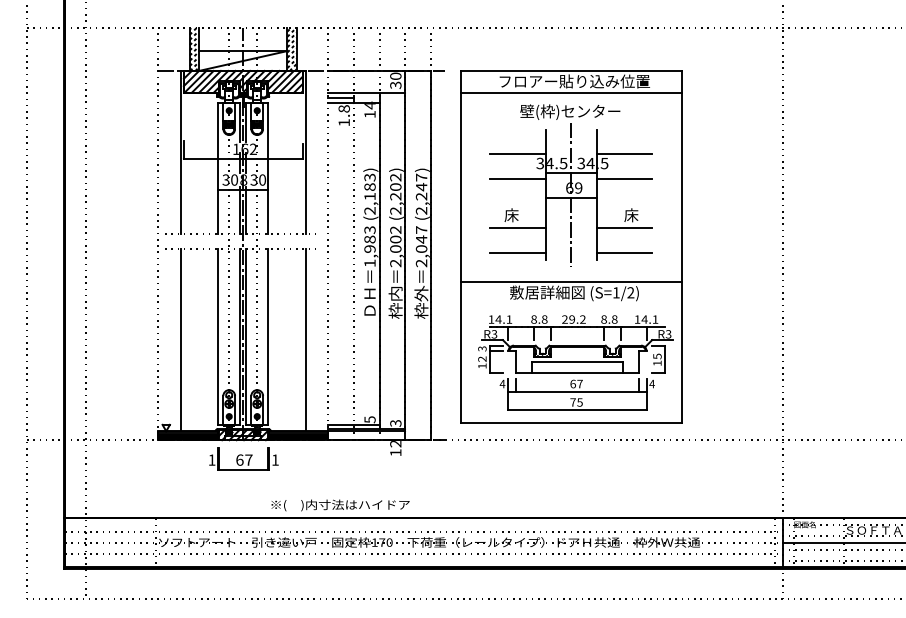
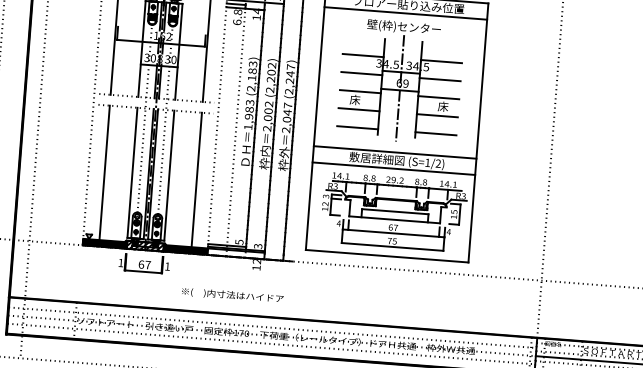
text: (343, 122) -> (236, 22), 1.8 -> 6.8
line: (517, 203) -> (360, 91), added
line: (624, 203) -> (438, 97), added
line: (570, 304) -> (393, 168), added
text: (340, 505) -> (232, 295), moved

